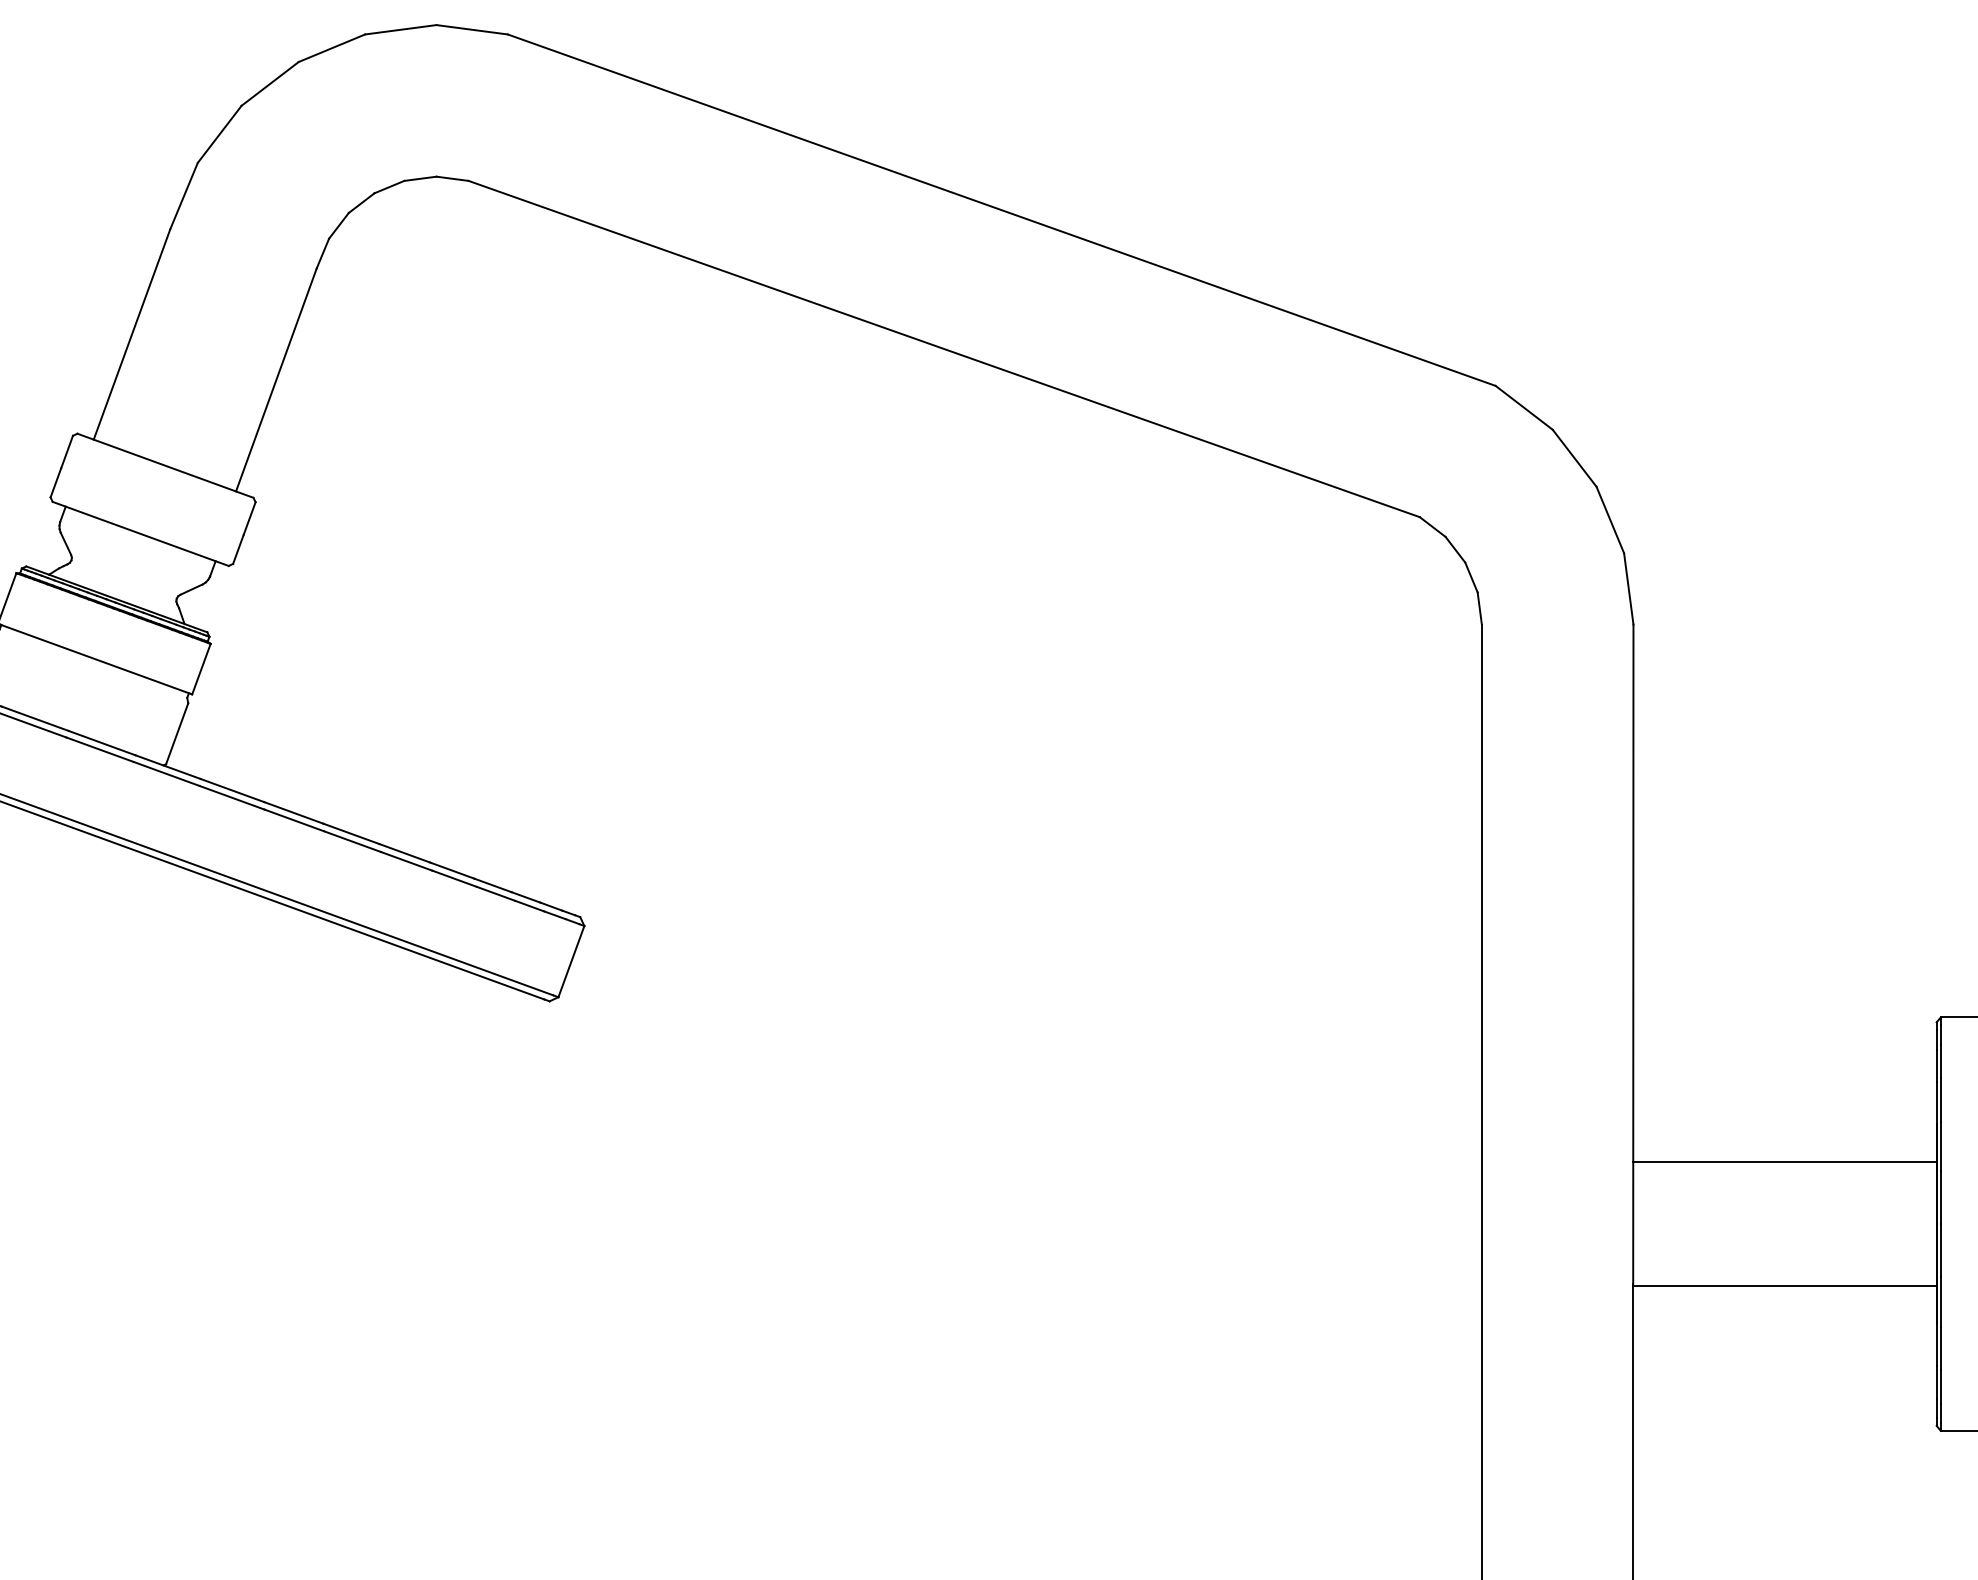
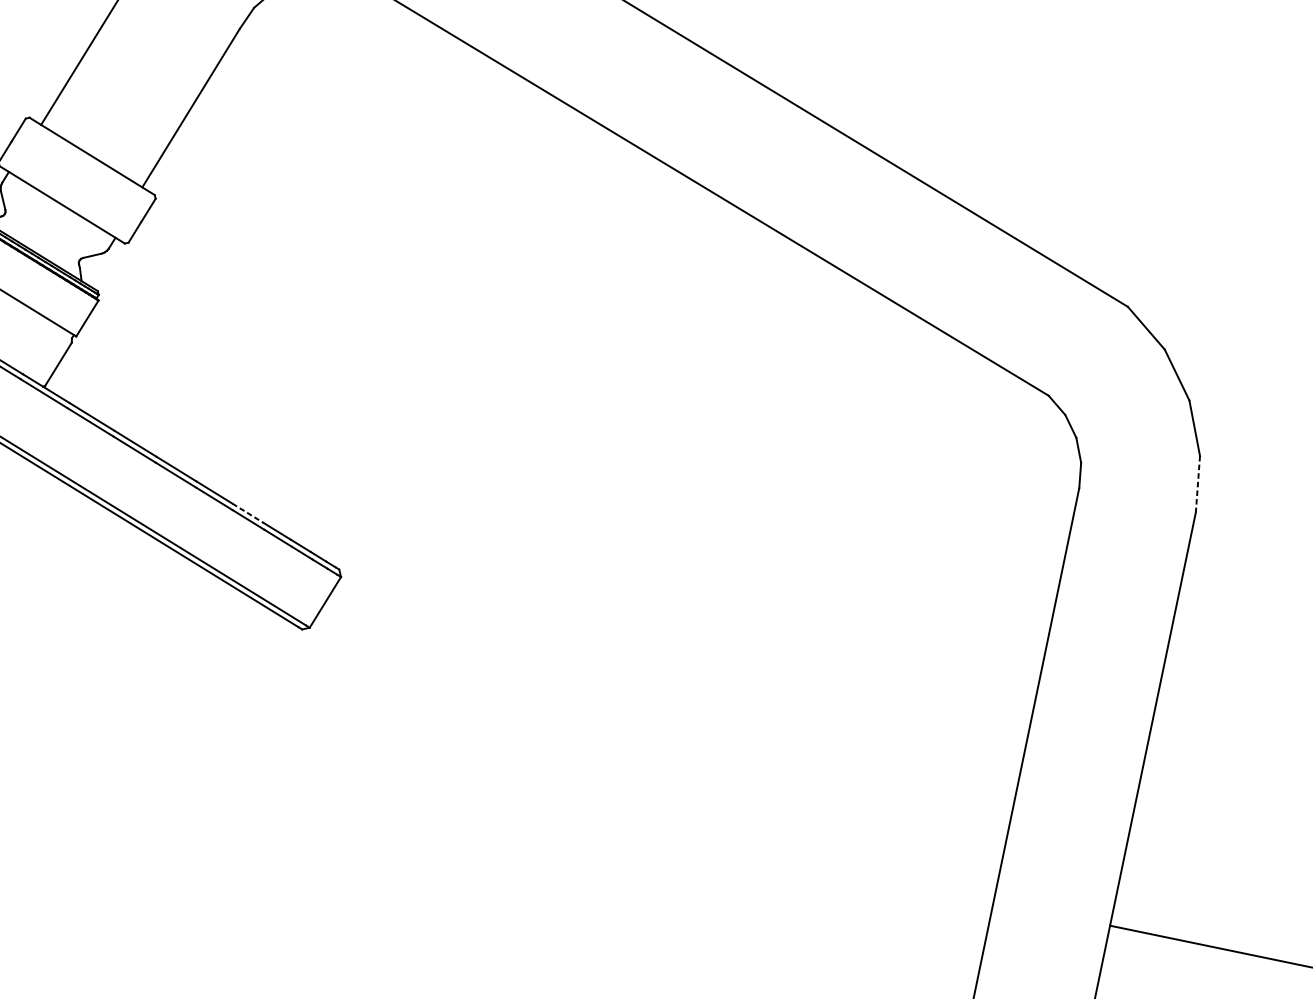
line: (1628, 588) -> (1197, 483), solid -> dashed
line: (452, 870) -> (248, 513), solid -> dashed

